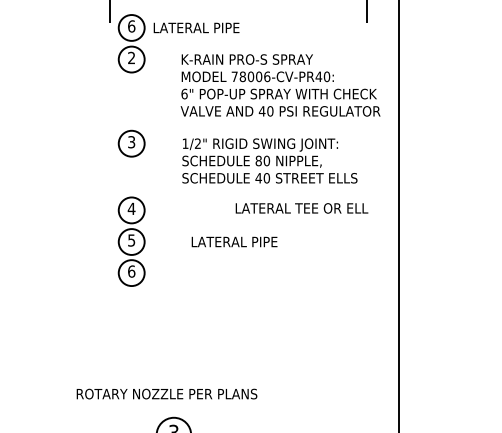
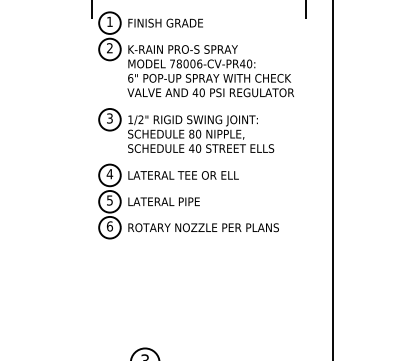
text: (131, 26) -> (109, 21), 6 -> 1
text: (199, 27) -> (166, 22), LATERAL PIPE -> FINISH GRADE
text: (280, 85) -> (210, 71), moved
text: (269, 160) -> (200, 133), moved
text: (301, 208) -> (183, 175), moved
text: (234, 241) -> (164, 201), moved
text: (166, 393) -> (203, 227), moved

